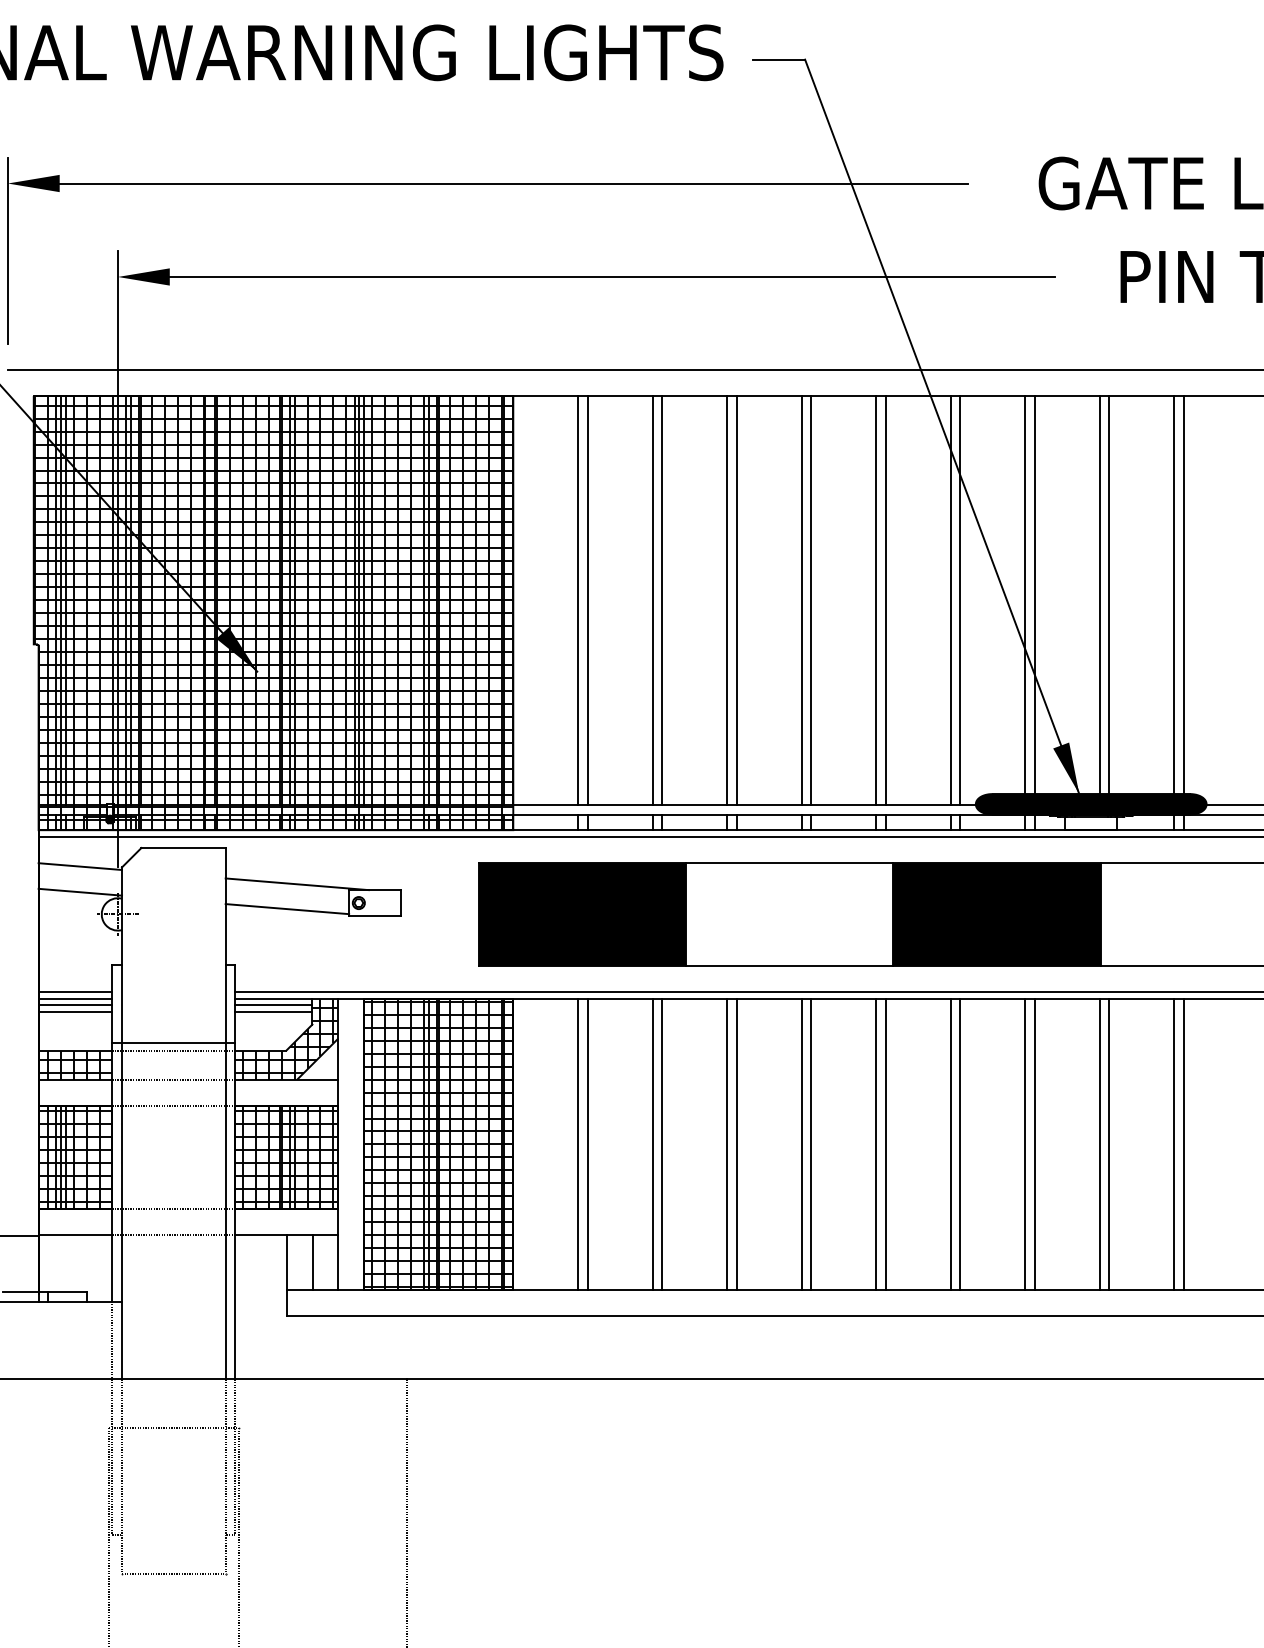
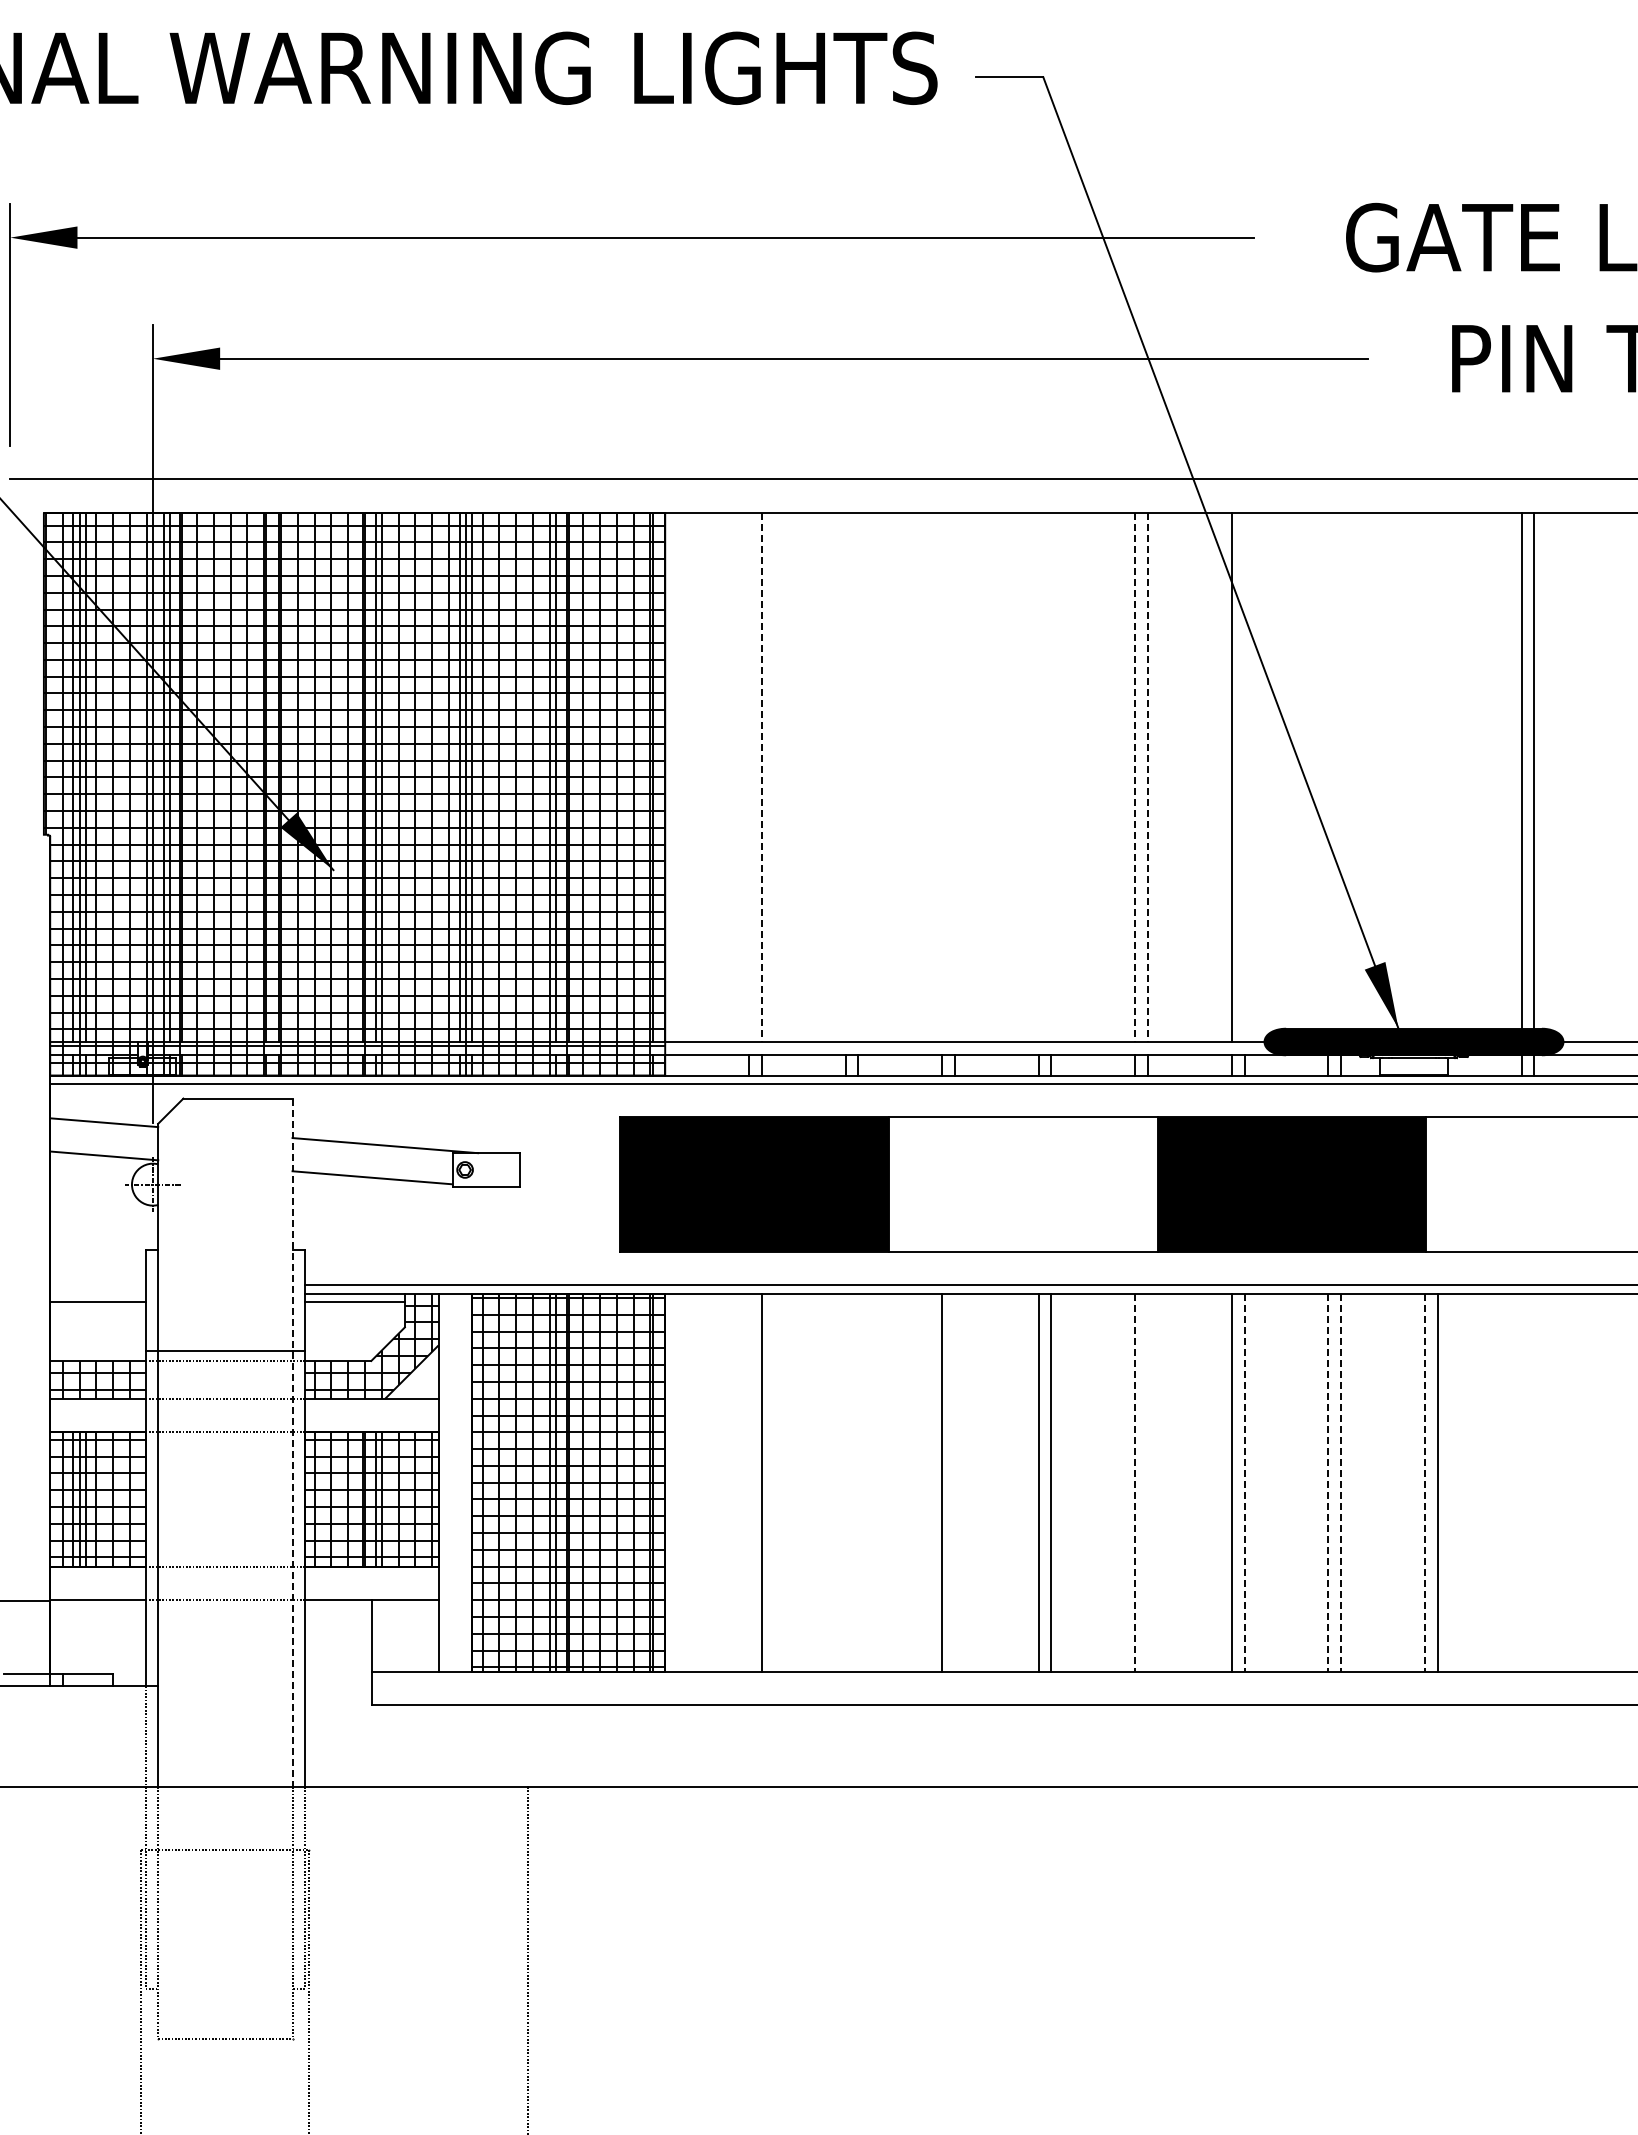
line: (1025, 594) -> (1328, 770), removed
line: (1035, 594) -> (1341, 770), removed
line: (1100, 594) -> (1425, 770), removed
line: (1109, 594) -> (1437, 770), removed
line: (578, 600) -> (749, 777), removed
line: (587, 600) -> (761, 777), solid -> dashed
line: (652, 600) -> (845, 777), removed
line: (662, 600) -> (858, 777), removed
line: (727, 600) -> (942, 777), removed
line: (736, 600) -> (954, 777), removed
line: (801, 600) -> (1038, 777), removed
line: (811, 600) -> (1051, 777), removed
line: (876, 600) -> (1135, 777), solid -> dashed
line: (885, 600) -> (1147, 777), solid -> dashed
line: (960, 600) -> (1244, 777), removed
line: (75, 992) -> (97, 1285), removed
line: (75, 998) -> (97, 1293), removed
line: (75, 1011) -> (97, 1310), removed
line: (273, 1011) -> (354, 1310), removed
line: (225, 1114) -> (292, 1443), solid -> dashed
line: (578, 1144) -> (749, 1482), removed
line: (652, 1144) -> (845, 1482), removed
line: (662, 1144) -> (858, 1482), removed
line: (736, 1144) -> (954, 1482), removed
line: (876, 1144) -> (1135, 1482), solid -> dashed
line: (885, 1144) -> (1147, 1482), removed
line: (960, 1144) -> (1244, 1482), solid -> dashed
line: (1025, 1144) -> (1328, 1482), solid -> dashed
line: (1035, 1144) -> (1341, 1482), solid -> dashed
line: (1100, 1144) -> (1425, 1482), solid -> dashed
line: (1174, 1144) -> (1521, 1482), removed
line: (1184, 1144) -> (1534, 1482), removed
line: (312, 1262) -> (405, 1635), removed

